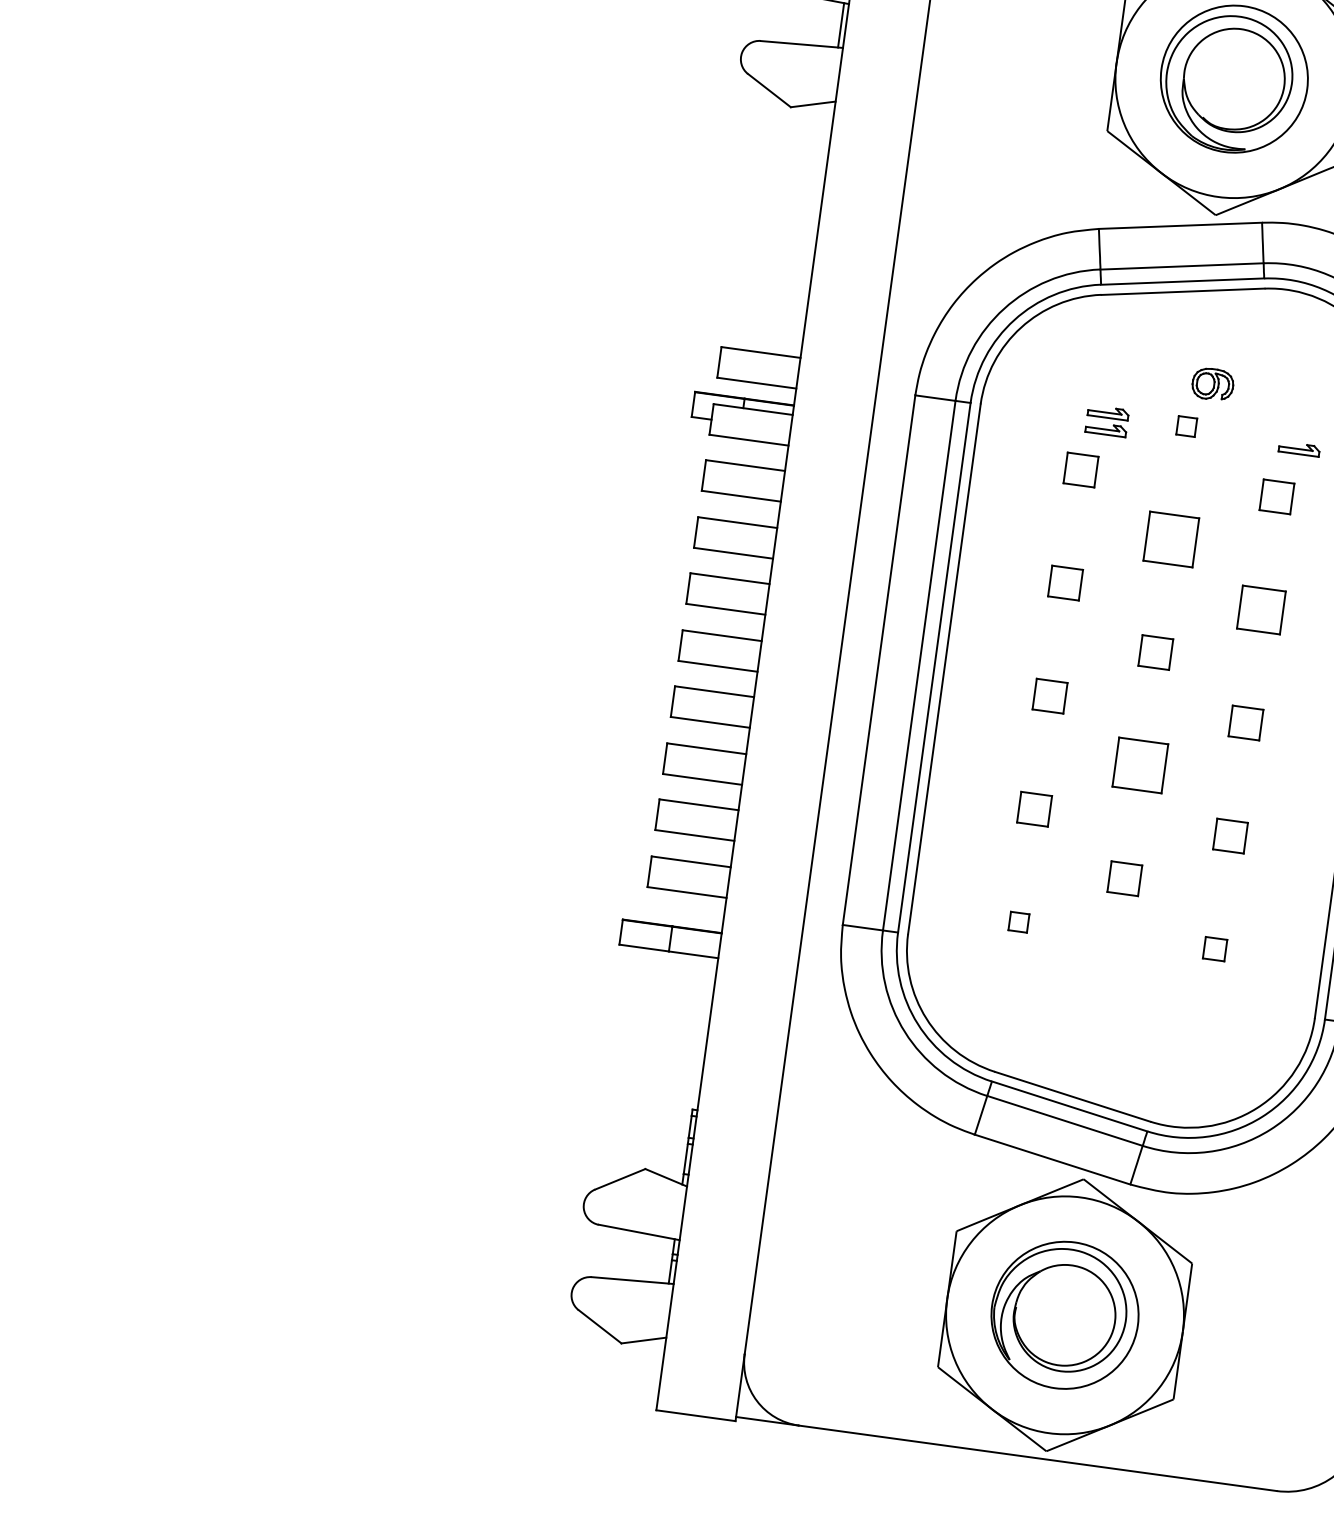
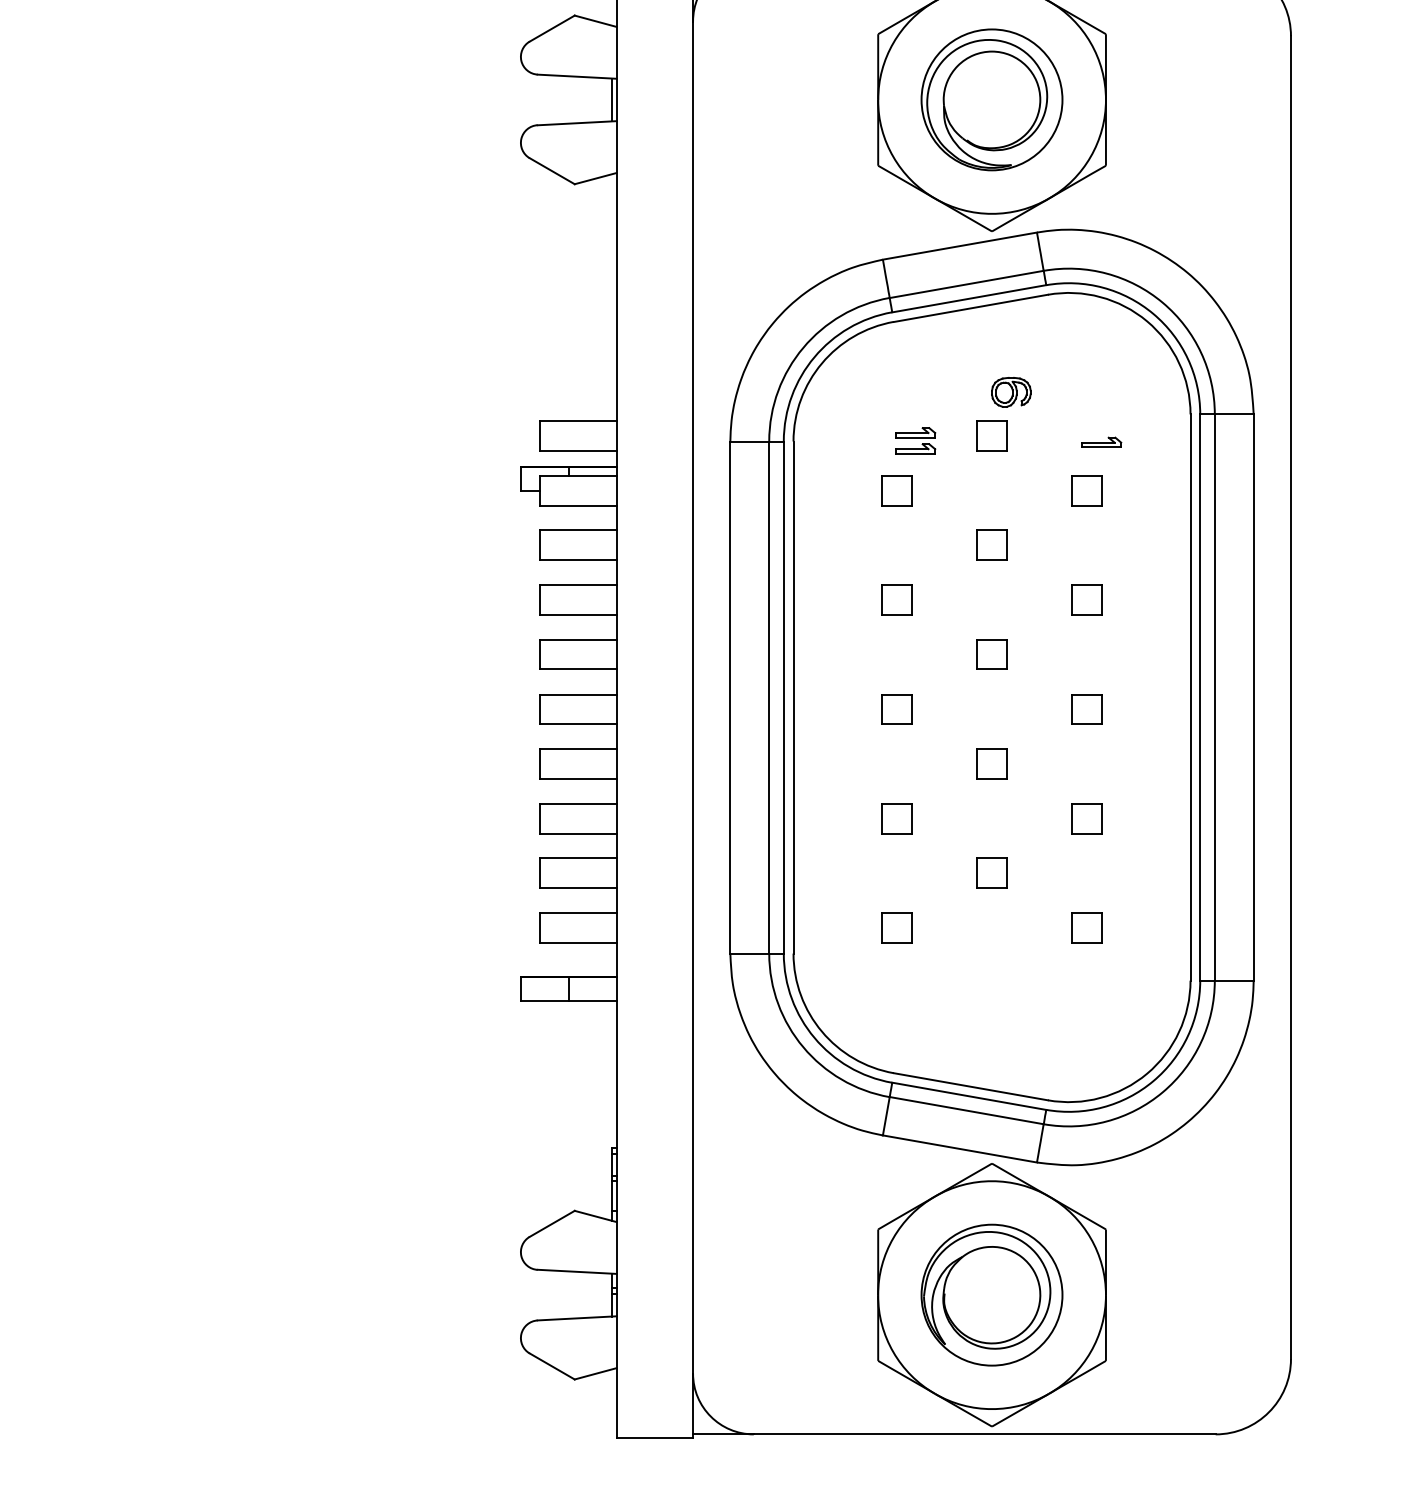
part: (1186, 426) -> (991, 435), size x1.67
part: (1170, 538) -> (991, 544), size x0.62
part: (1261, 609) -> (1086, 599), size x0.71
part: (1139, 765) -> (991, 763), size x0.62
part: (1018, 921) -> (896, 927), size x1.67
part: (1214, 948) -> (1086, 927), size x1.43

